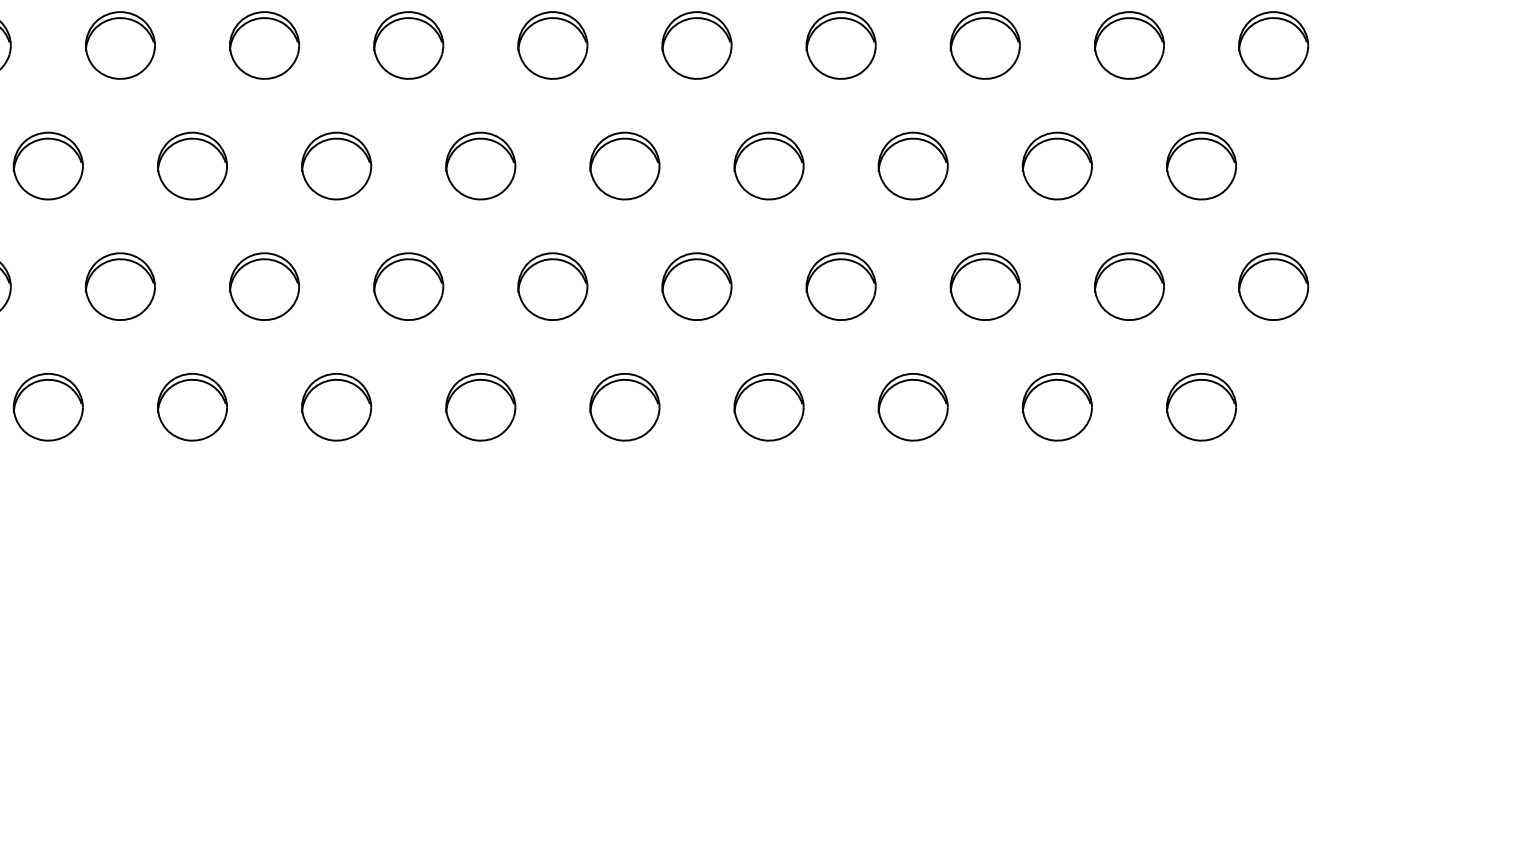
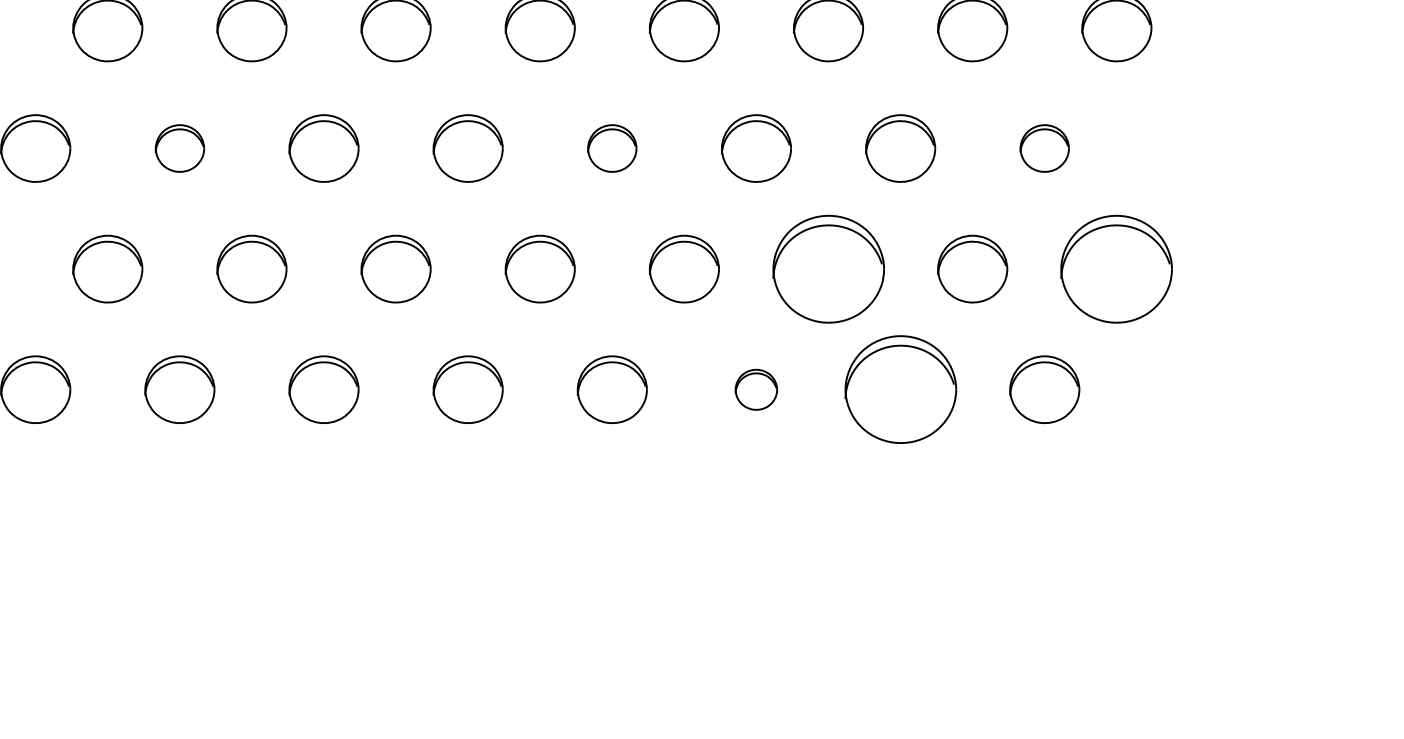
part: (336, 165) -> (179, 147), size x0.7
part: (768, 165) -> (611, 147), size x0.7
part: (1201, 165) -> (1044, 147), size x0.7
part: (984, 286) -> (827, 268), size x1.6
part: (1273, 286) -> (1116, 268), size x1.6
part: (912, 407) -> (755, 389), size x0.6
part: (1056, 407) -> (899, 389), size x1.6

